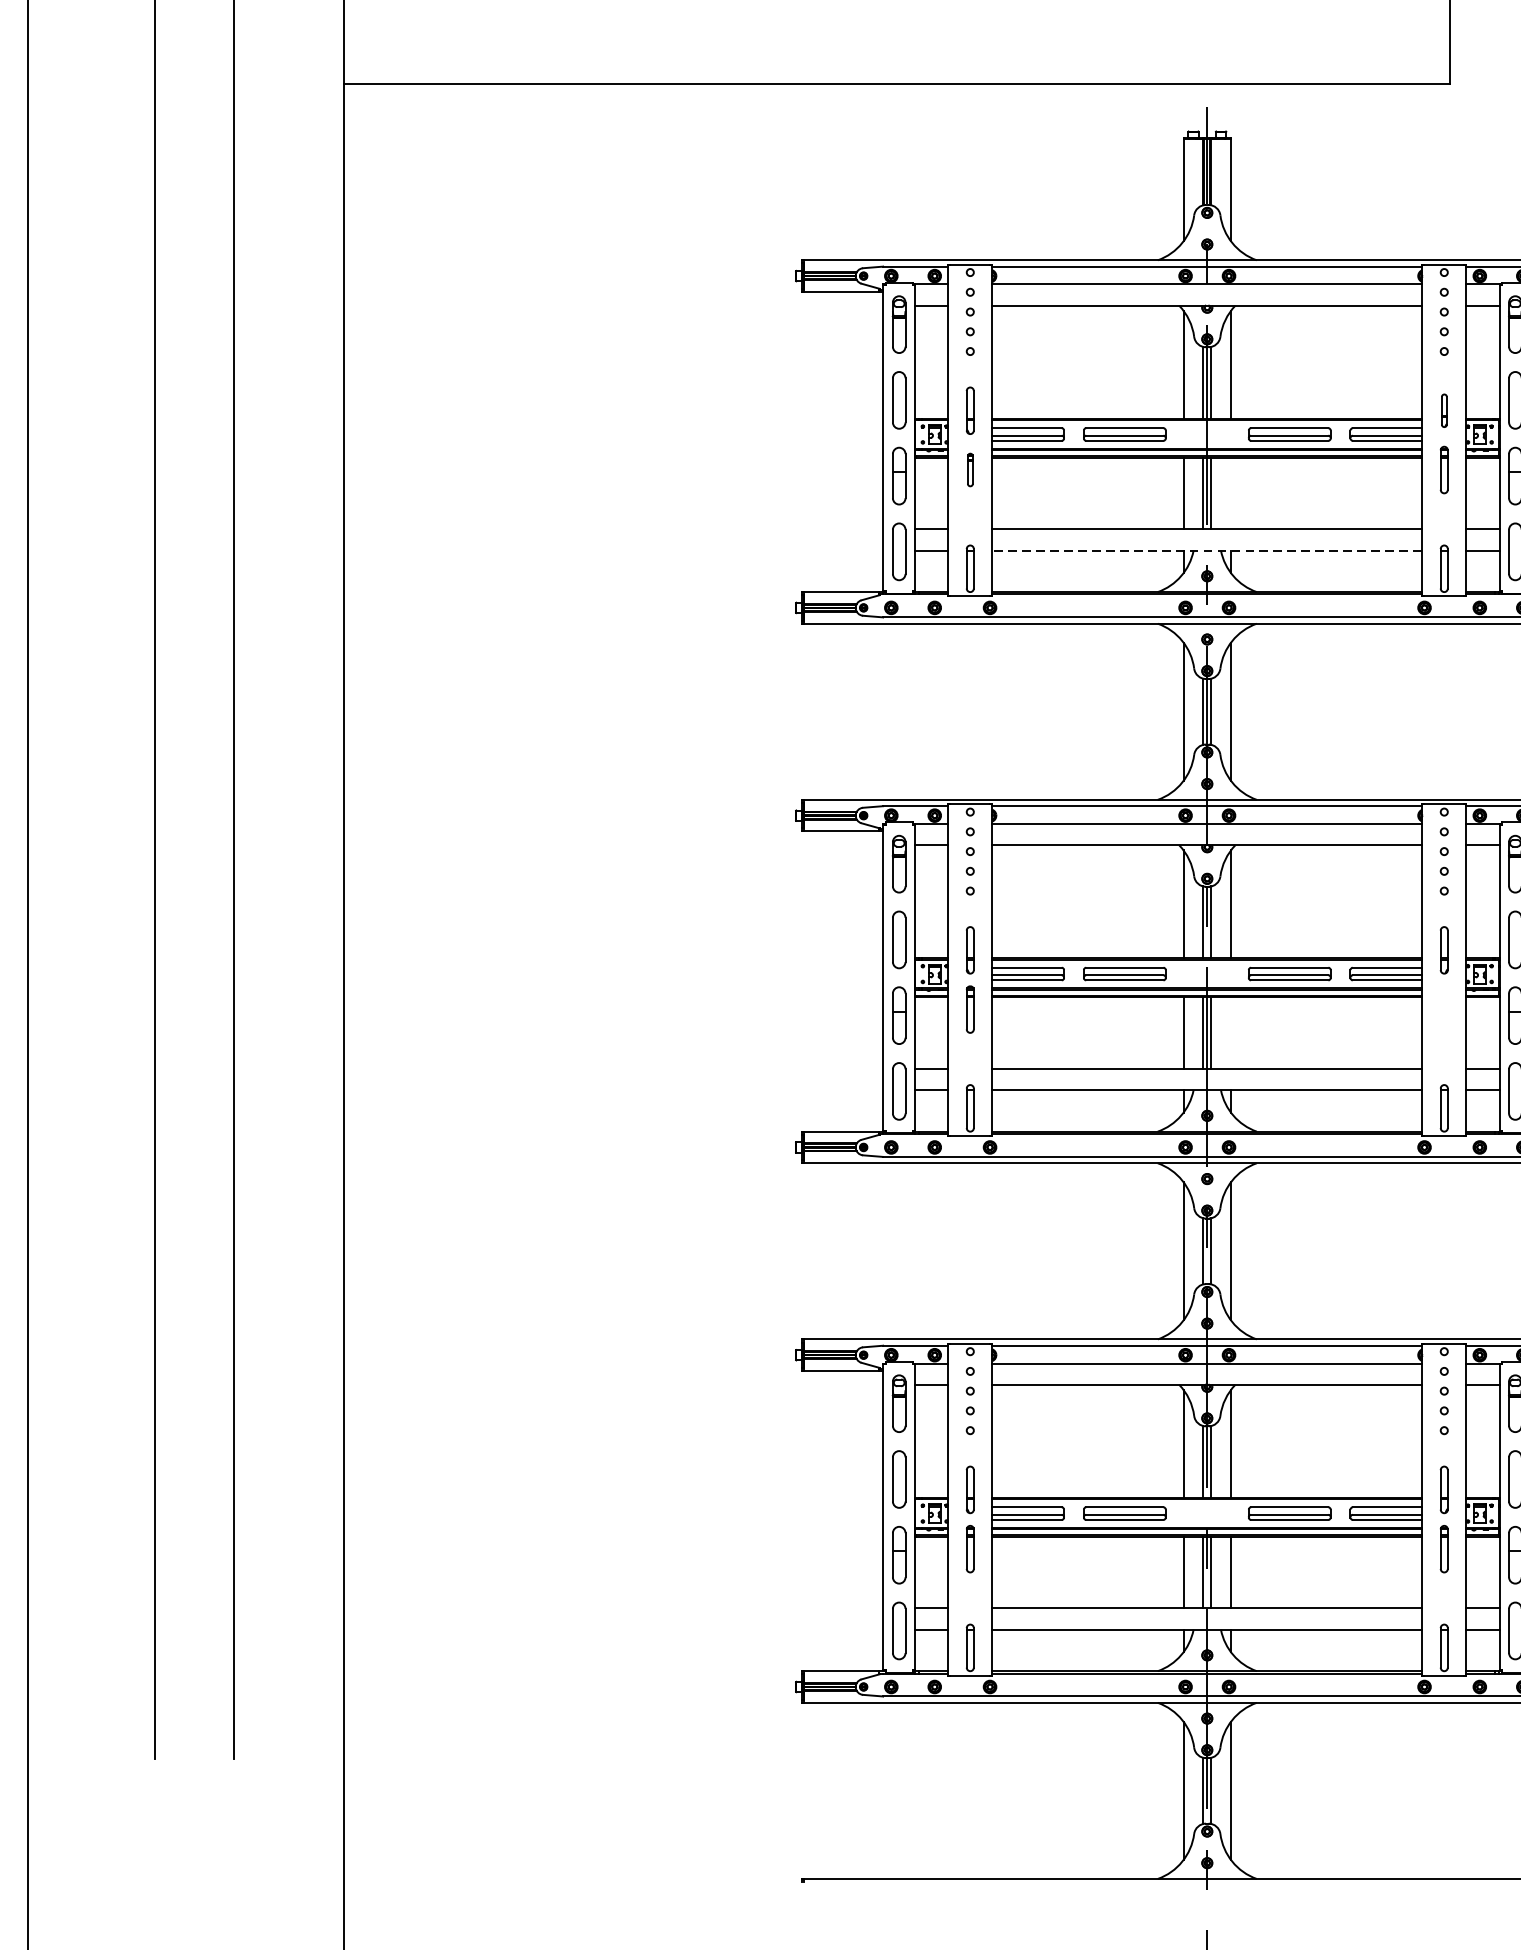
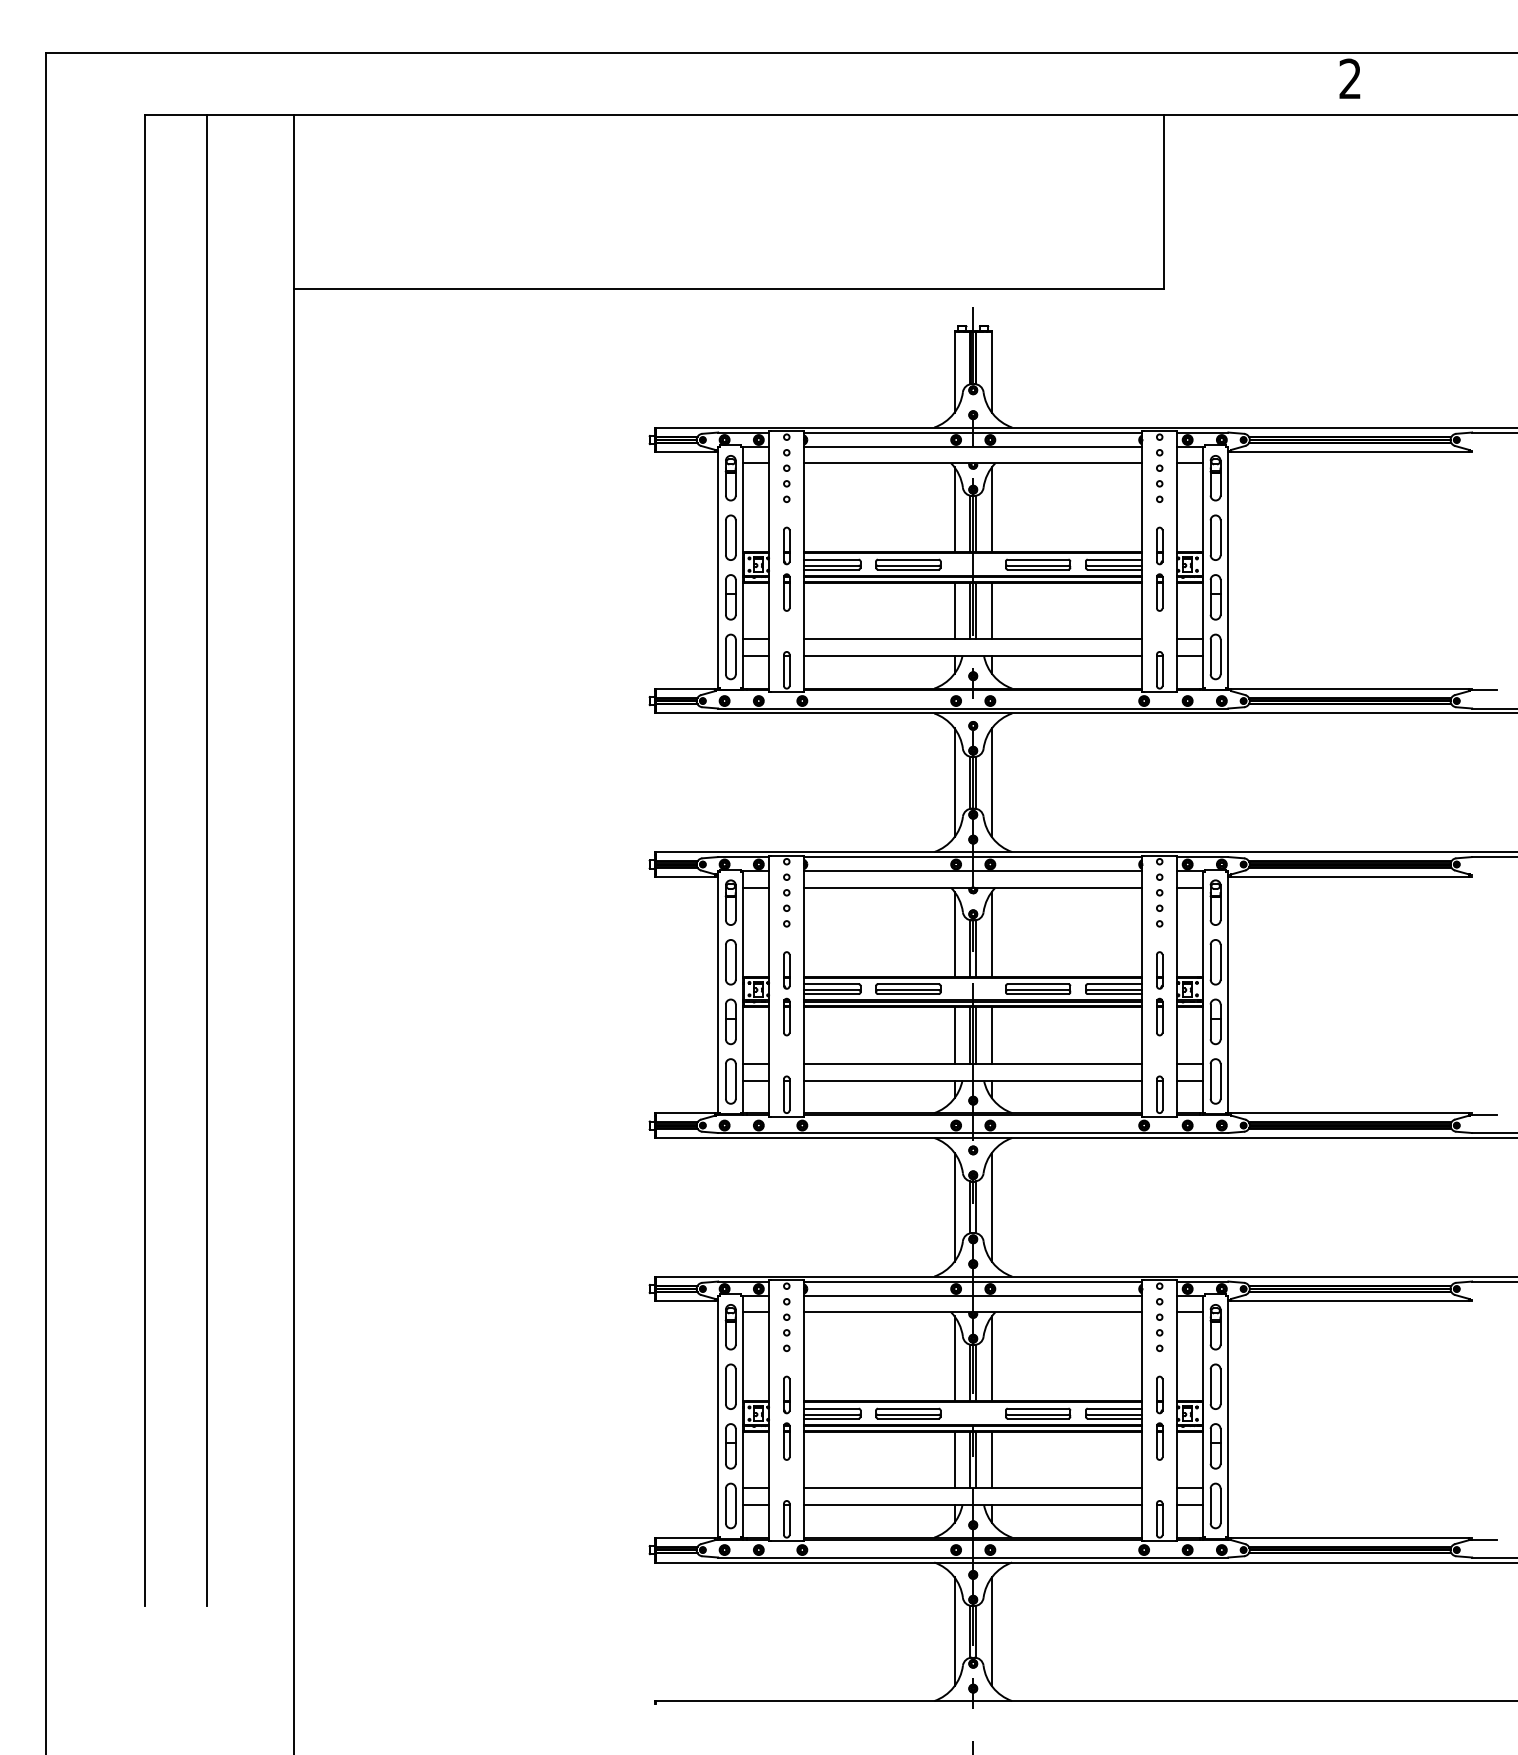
part: (1444, 410) -> (1159, 545), size x1.43
part: (969, 469) -> (786, 592), size x1.43
line: (1230, 492) -> (991, 610), added
line: (1206, 551) -> (972, 656), dashed -> solid
part: (1444, 1008) -> (1159, 1016), added
line: (1230, 1032) -> (991, 1035), added

